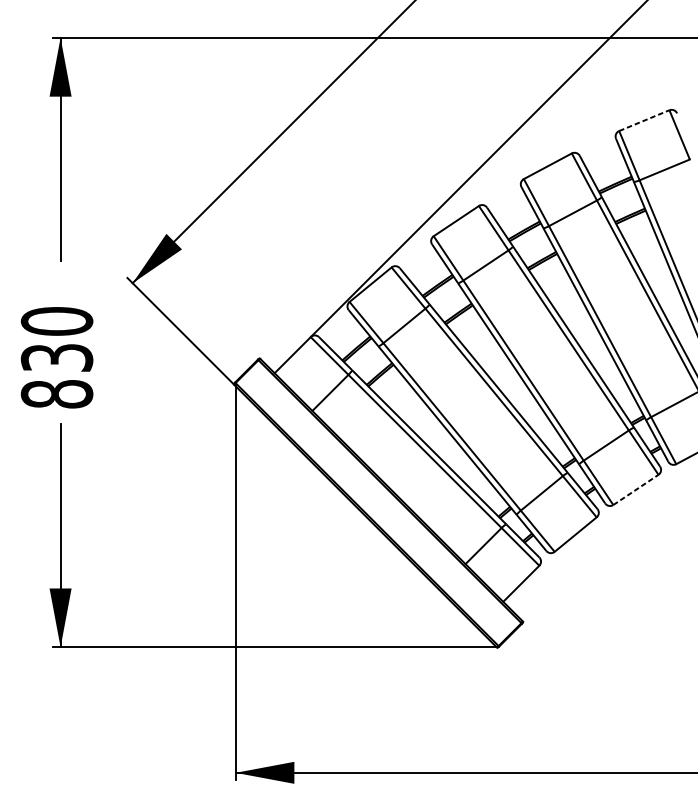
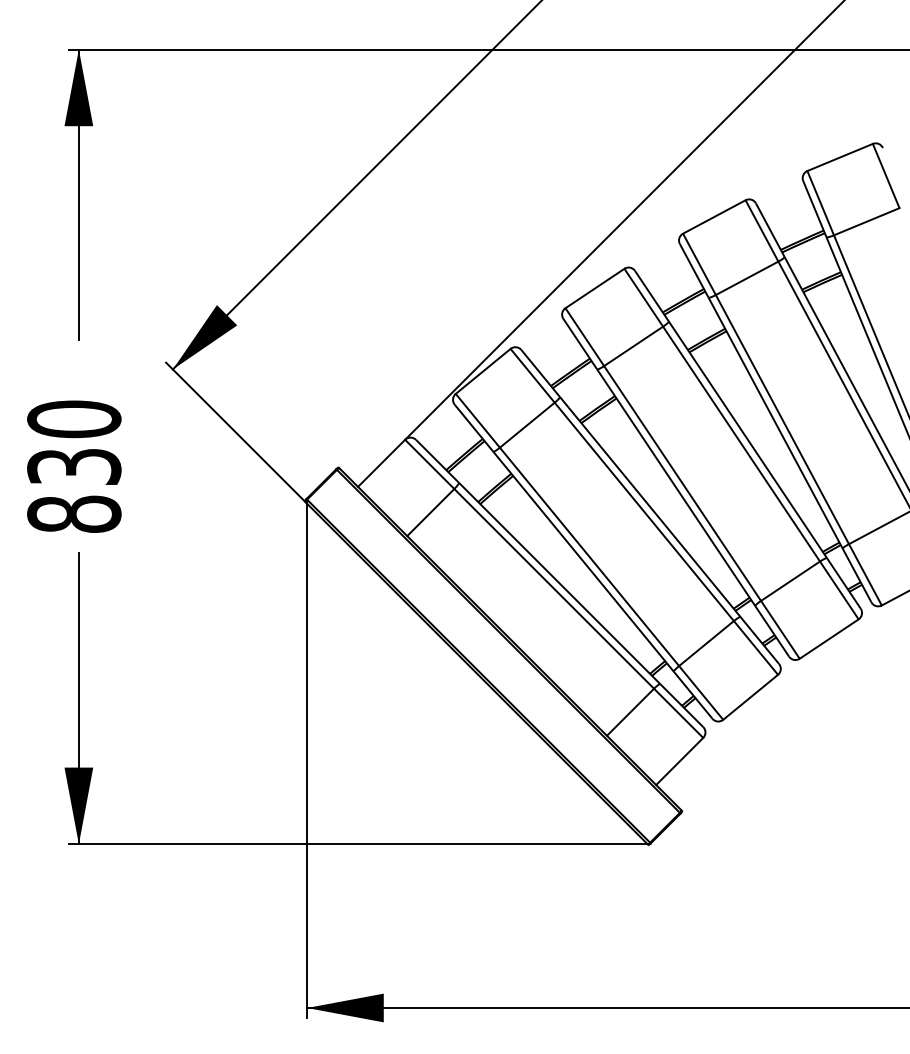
line: (644, 120) -> (840, 157), dashed -> solid
line: (636, 489) -> (829, 638), dashed -> solid

